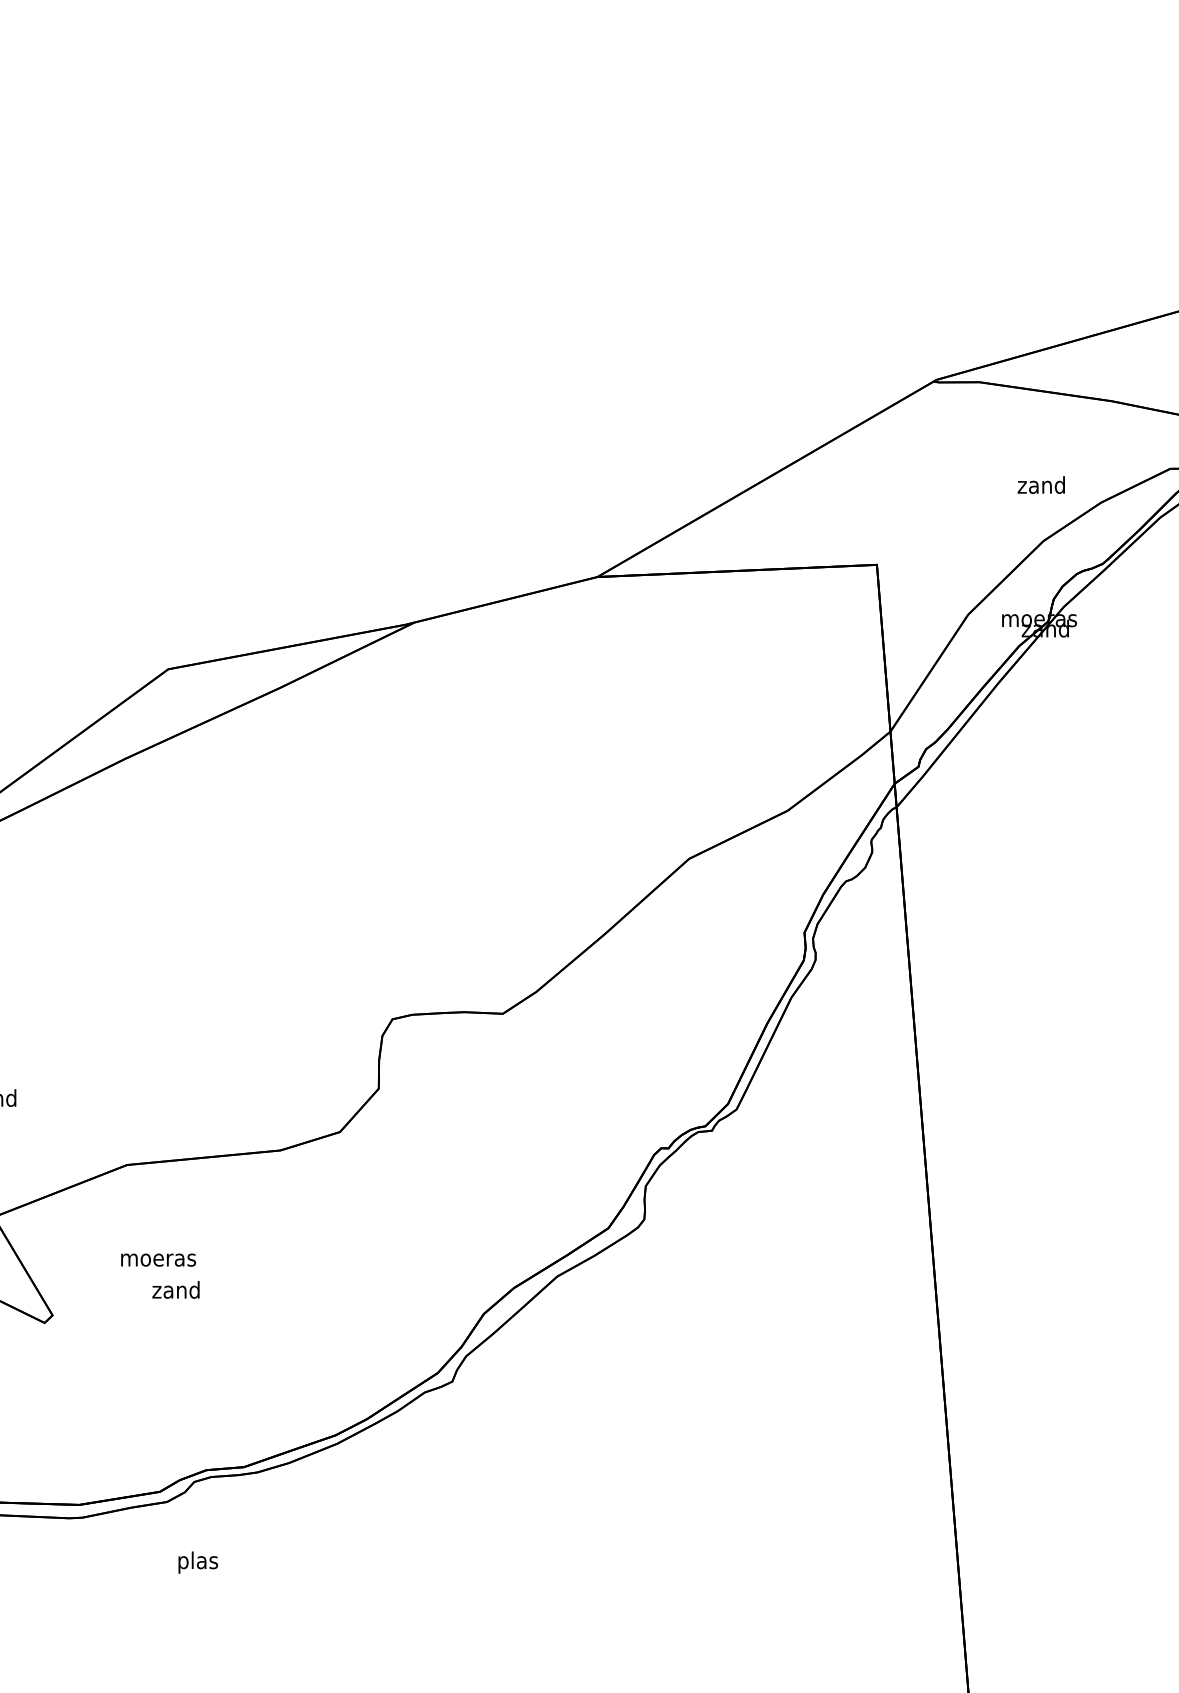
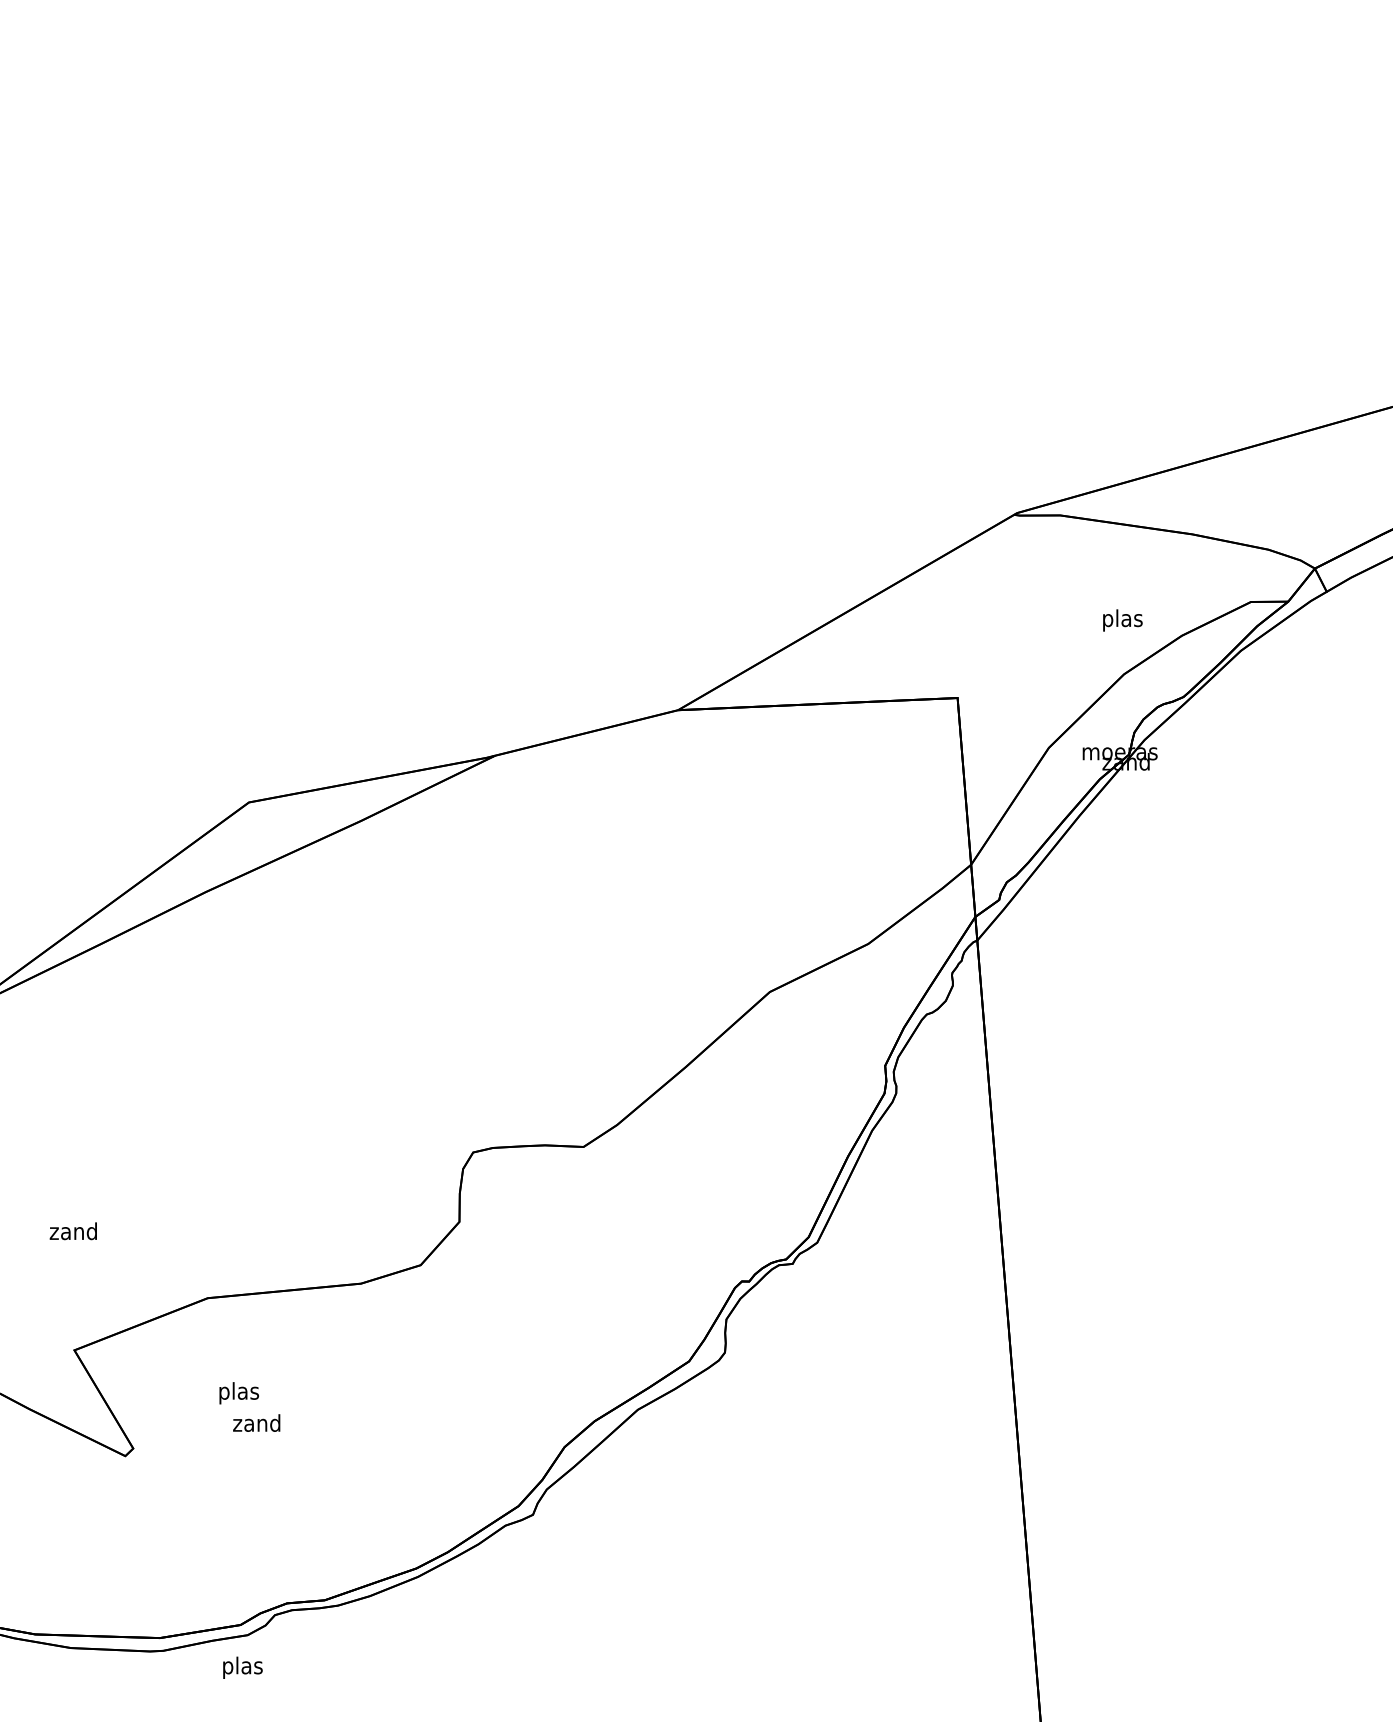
text: (1040, 487) -> (1121, 620), zand -> plas
text: (157, 1260) -> (238, 1393), moeras -> plas
text: (197, 1562) -> (242, 1667), moved

